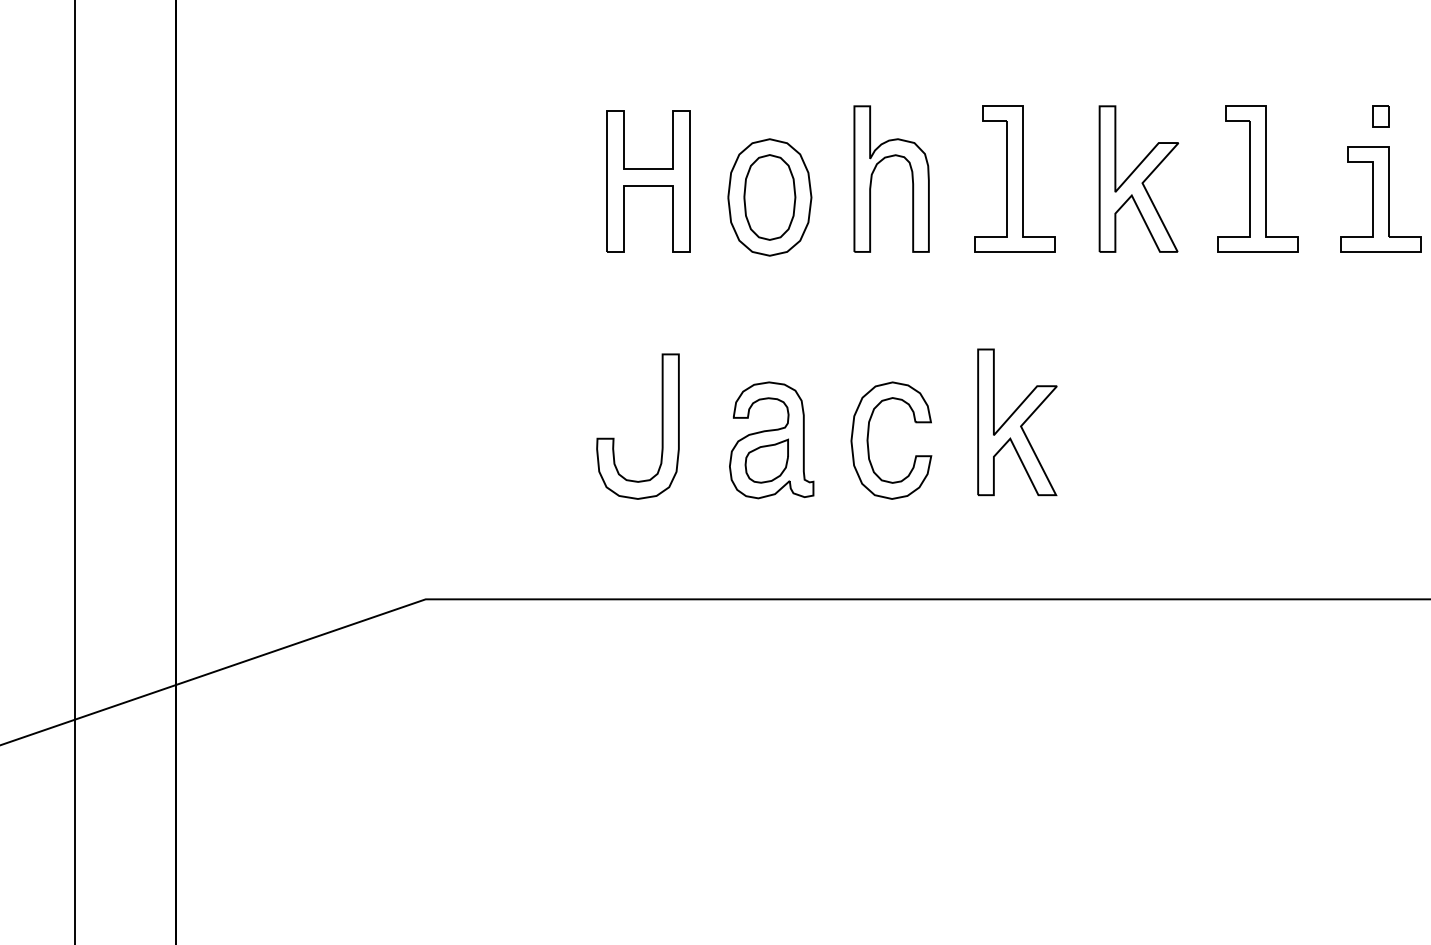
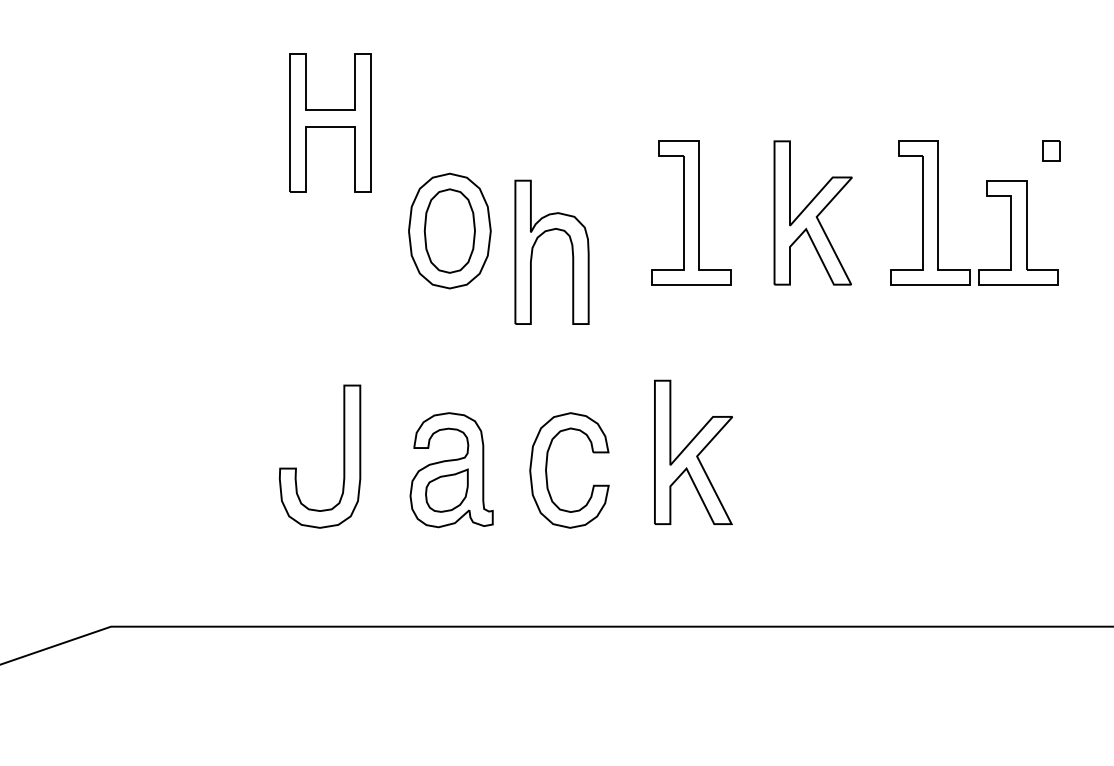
part: (875, 169) -> (536, 242), moved
part: (648, 181) -> (330, 122), moved
part: (1380, 199) -> (1018, 233), moved

